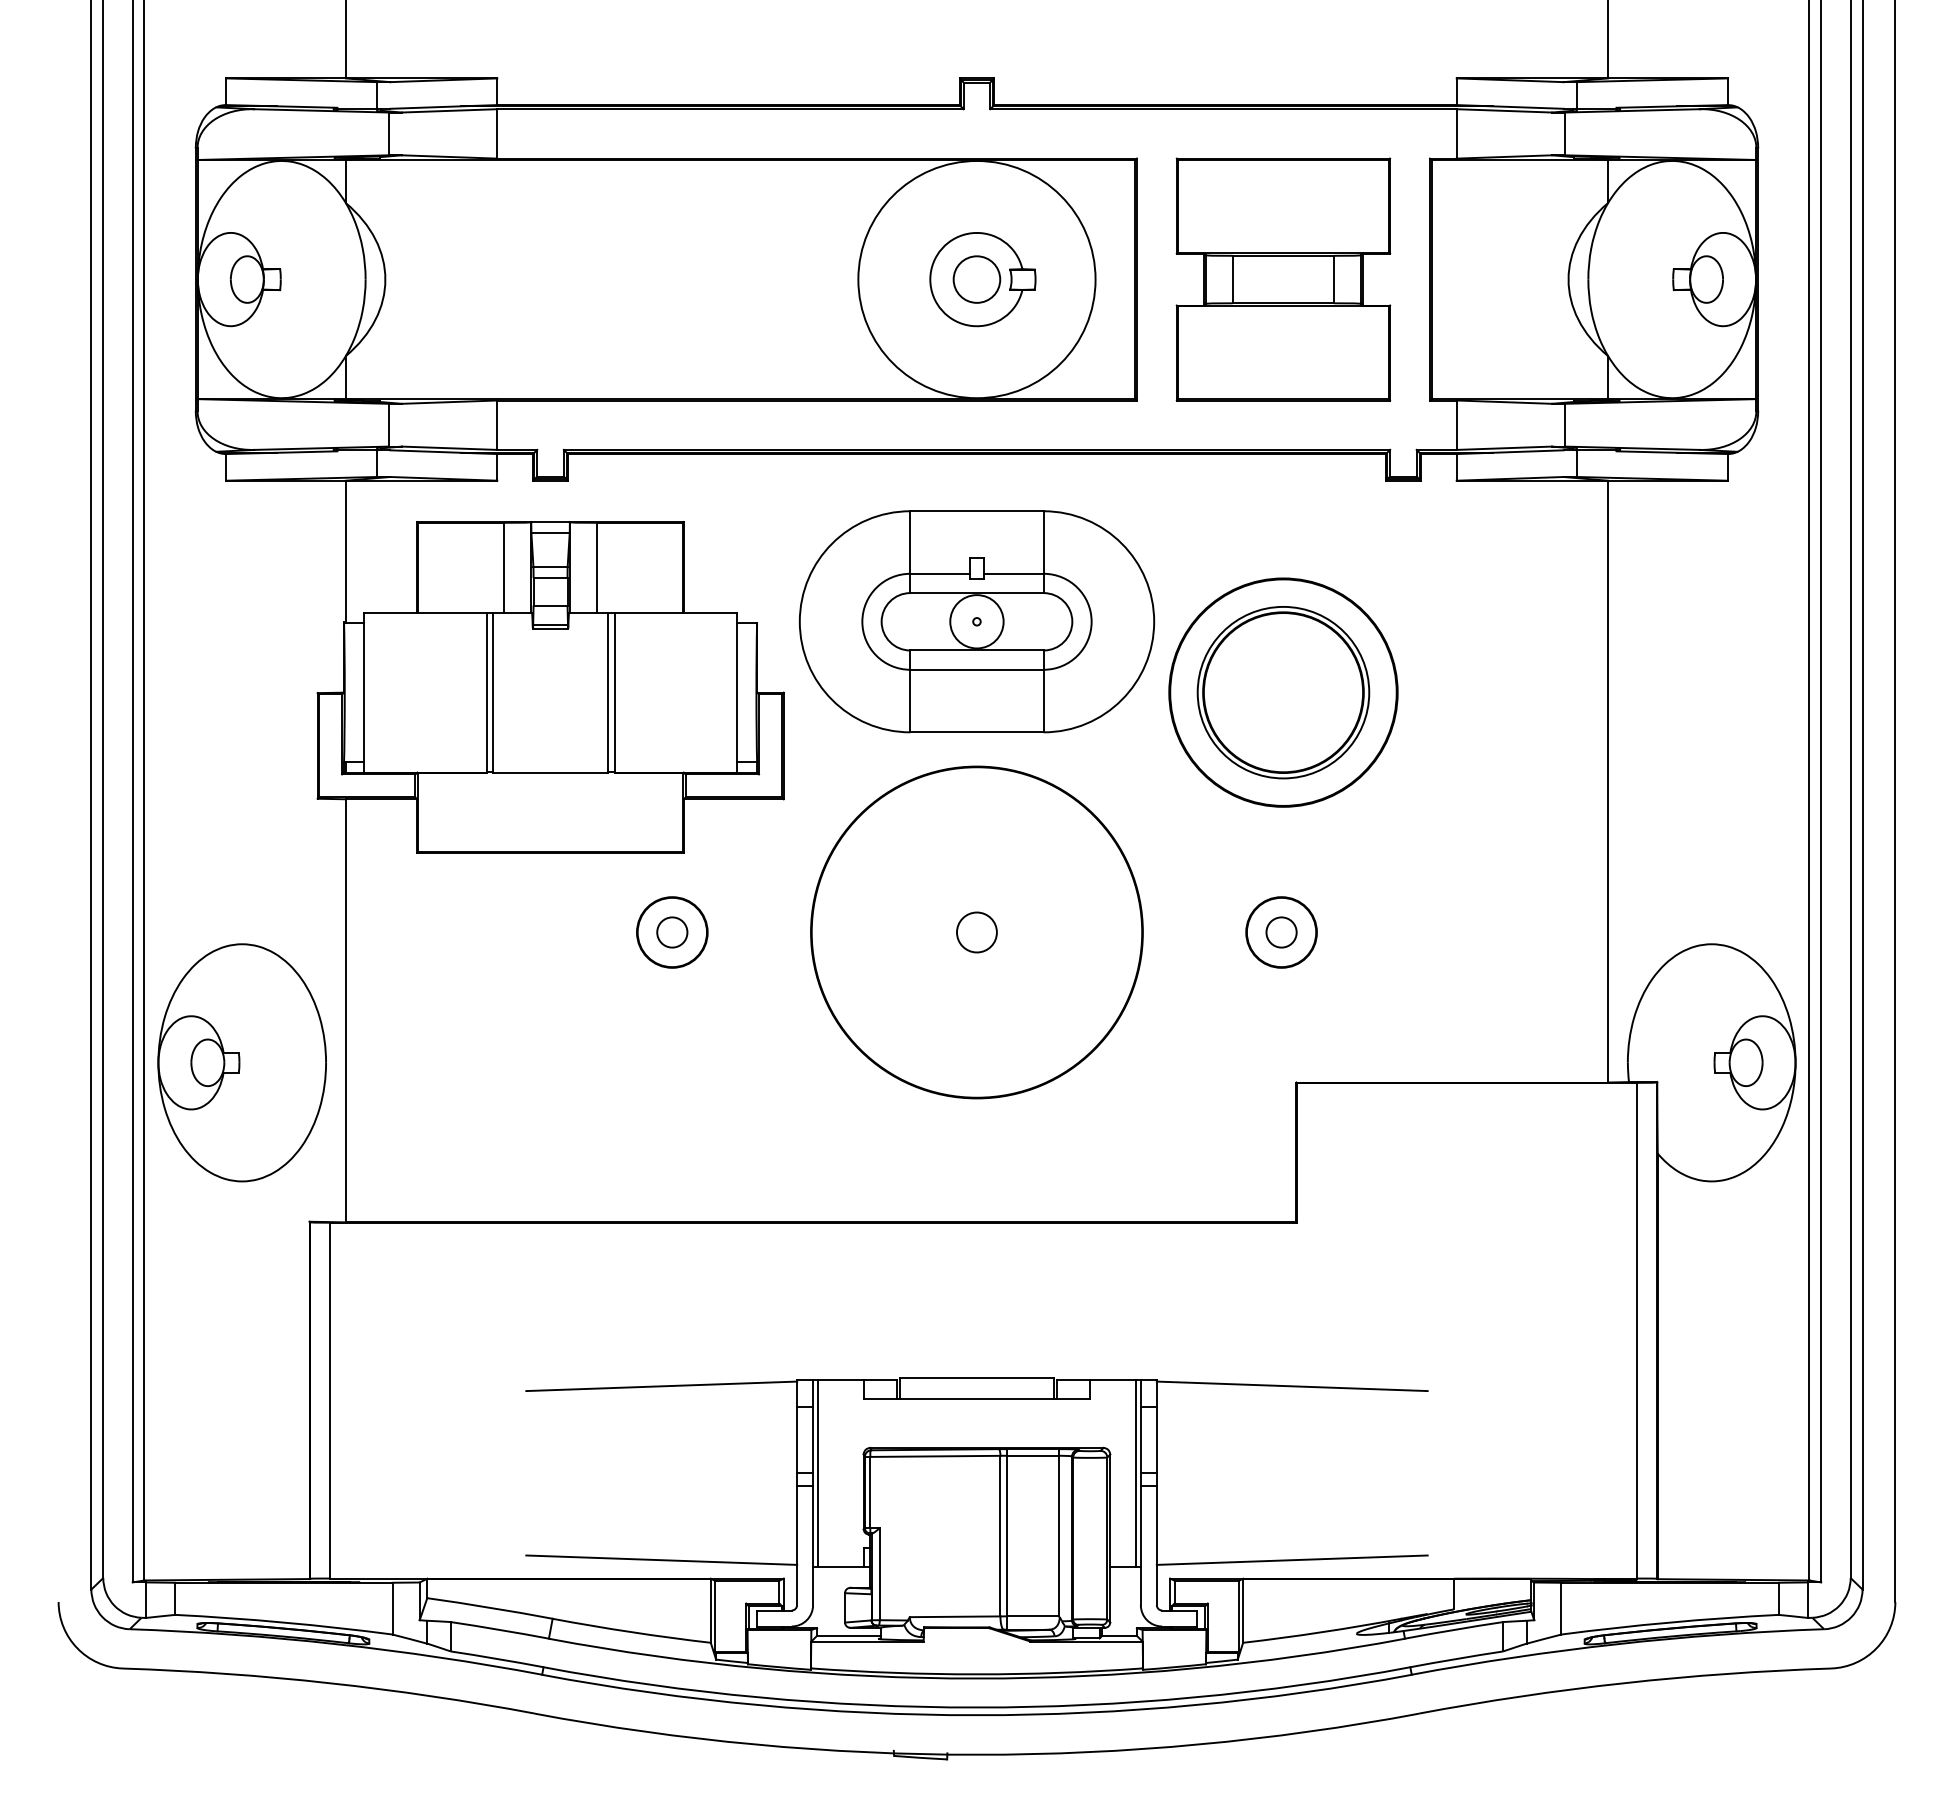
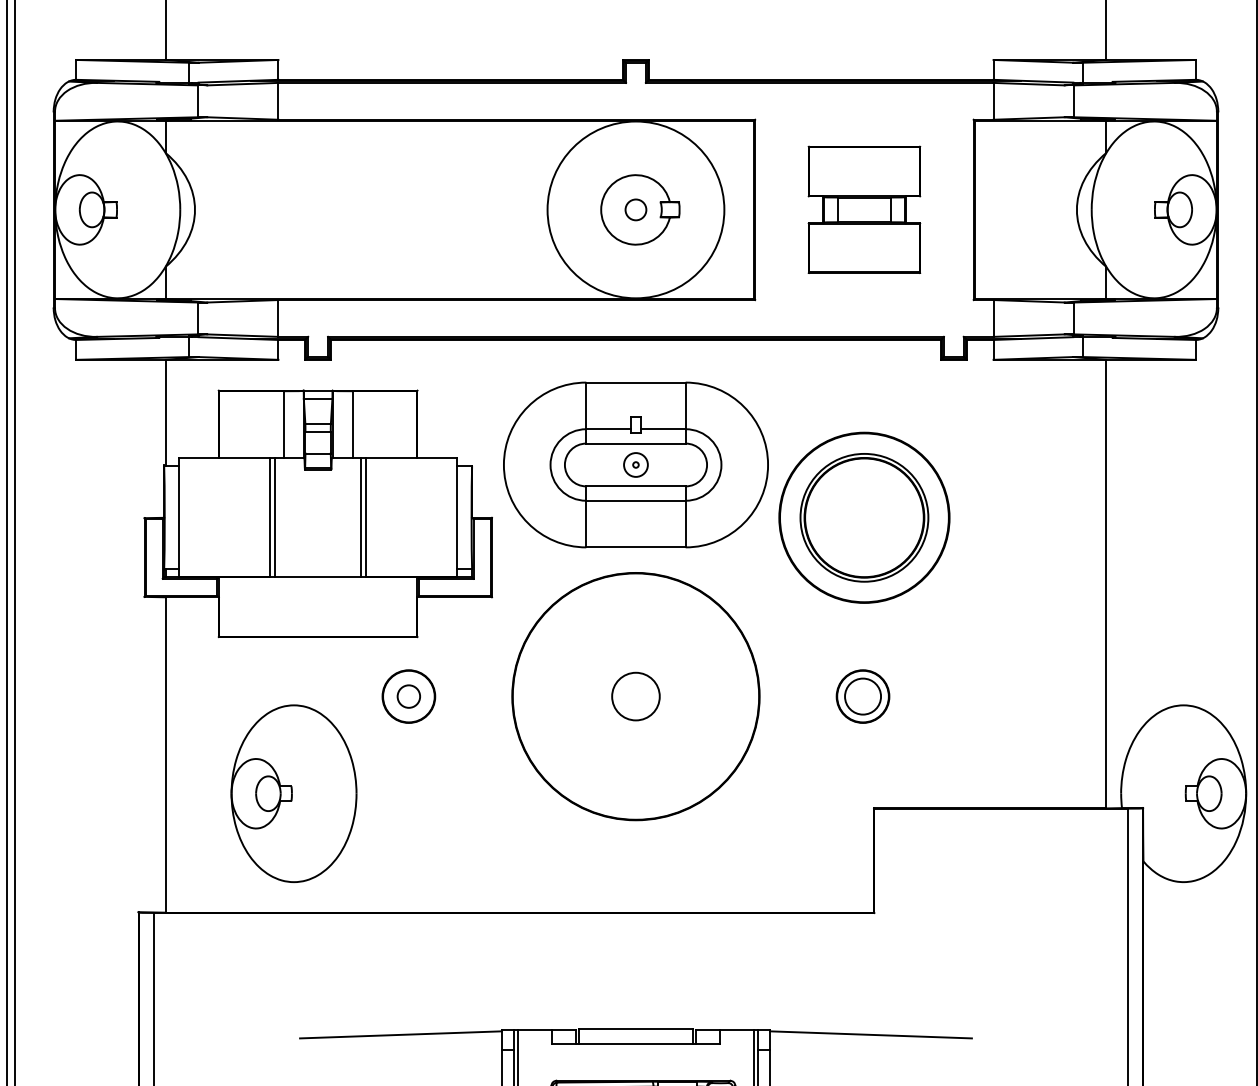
circle: (976, 279) -> (635, 209), size x0.6
part: (1283, 279) -> (864, 209), size x0.7
circle: (976, 621) -> (635, 464), size x0.6
circle: (976, 932) -> (635, 696), size x1.6
circle: (1281, 932) -> (862, 696), size x1.6
part: (241, 1062) -> (293, 793), moved

